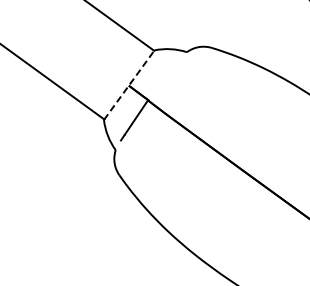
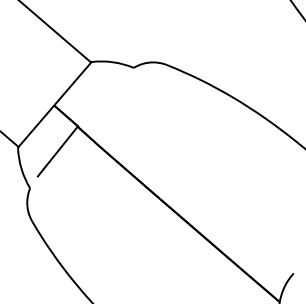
line: (129, 84) -> (55, 103), dashed -> solid

